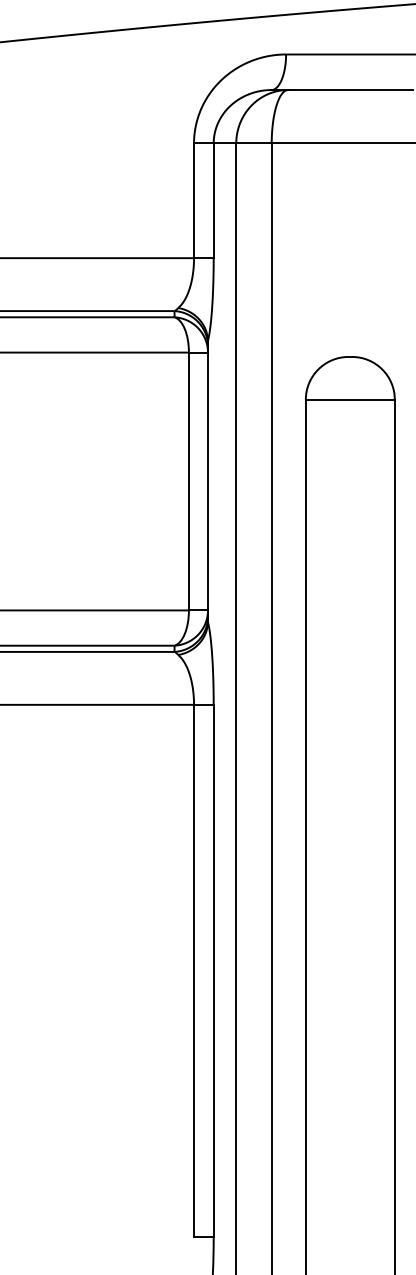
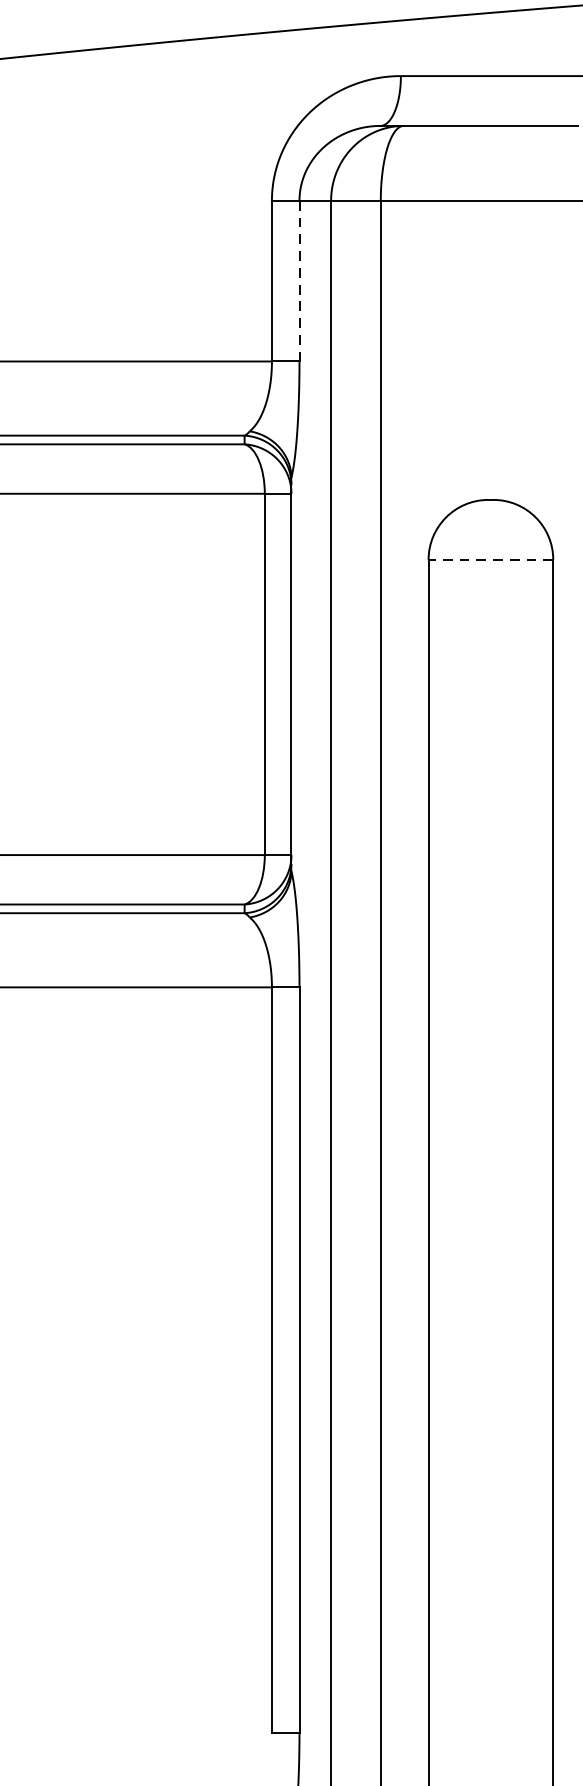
line: (213, 201) -> (299, 282), solid -> dashed
line: (349, 399) -> (489, 559), solid -> dashed

